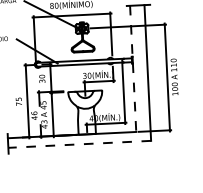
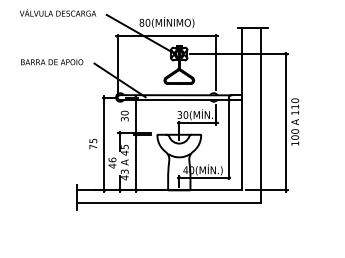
line: (133, 69) -> (242, 109), dashed -> solid
line: (79, 144) -> (168, 202), dashed -> solid

